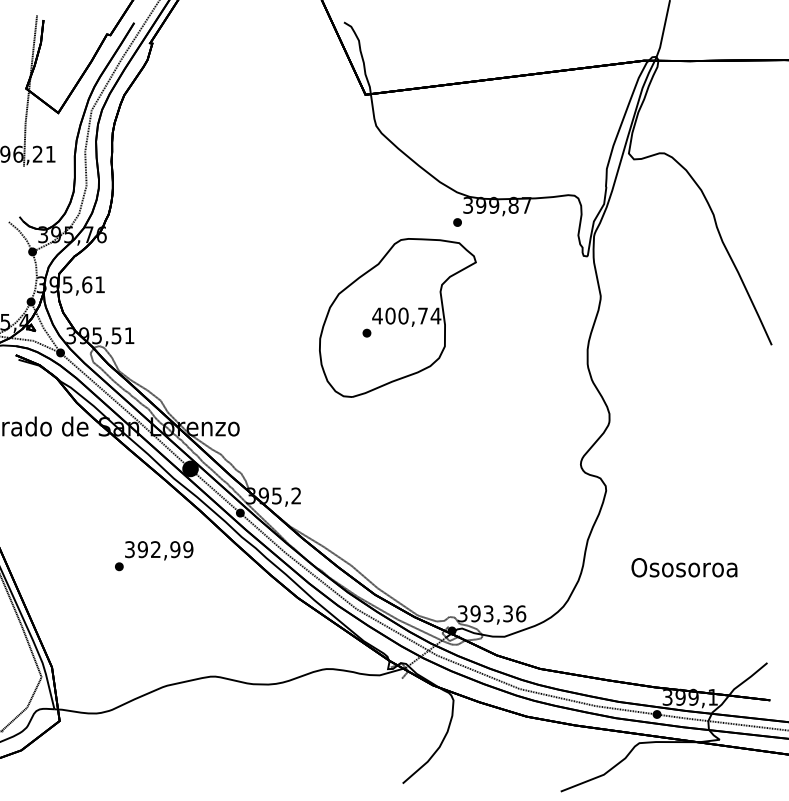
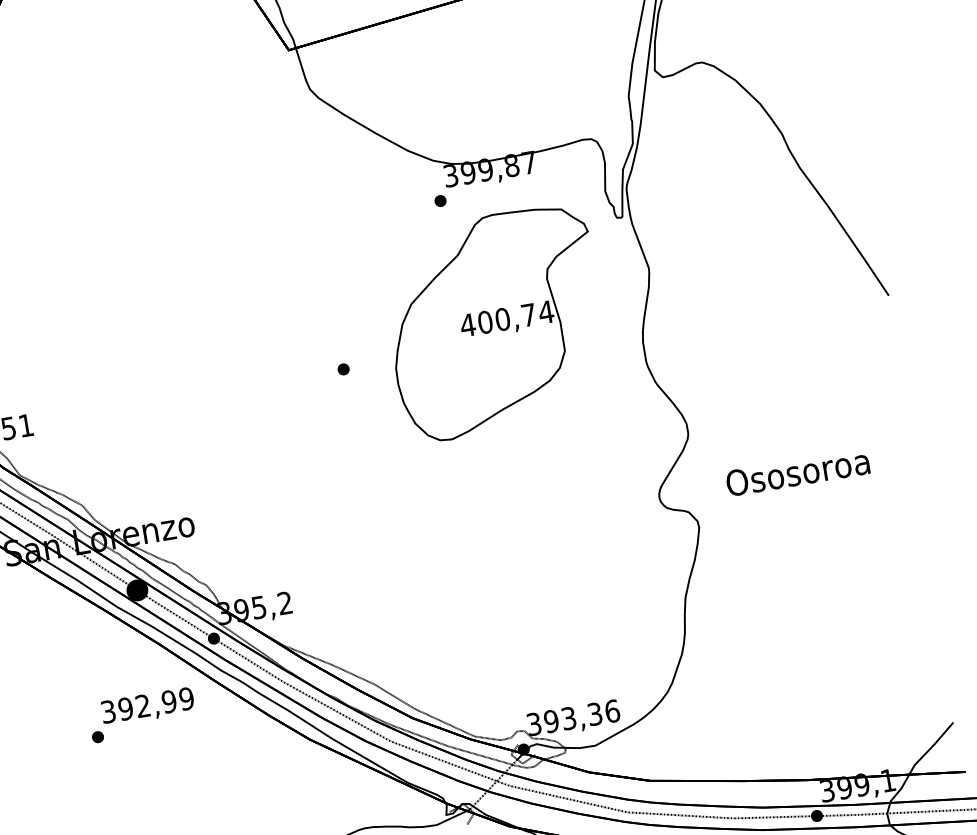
part: (397, 317) -> (495, 322), moved
text: (154, 556) -> (142, 715), moved
text: (684, 567) -> (797, 472), moved

